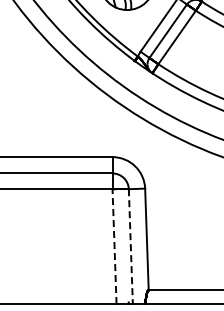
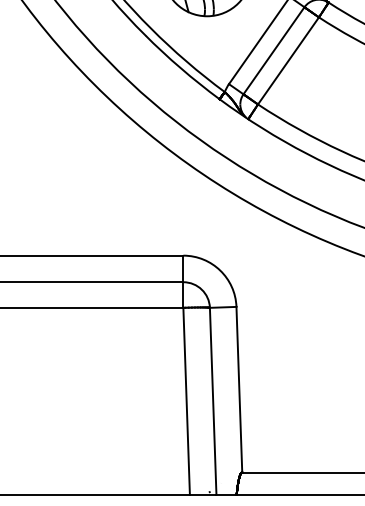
line: (114, 246) -> (186, 401), dashed -> solid
line: (130, 247) -> (212, 402), dashed -> solid

